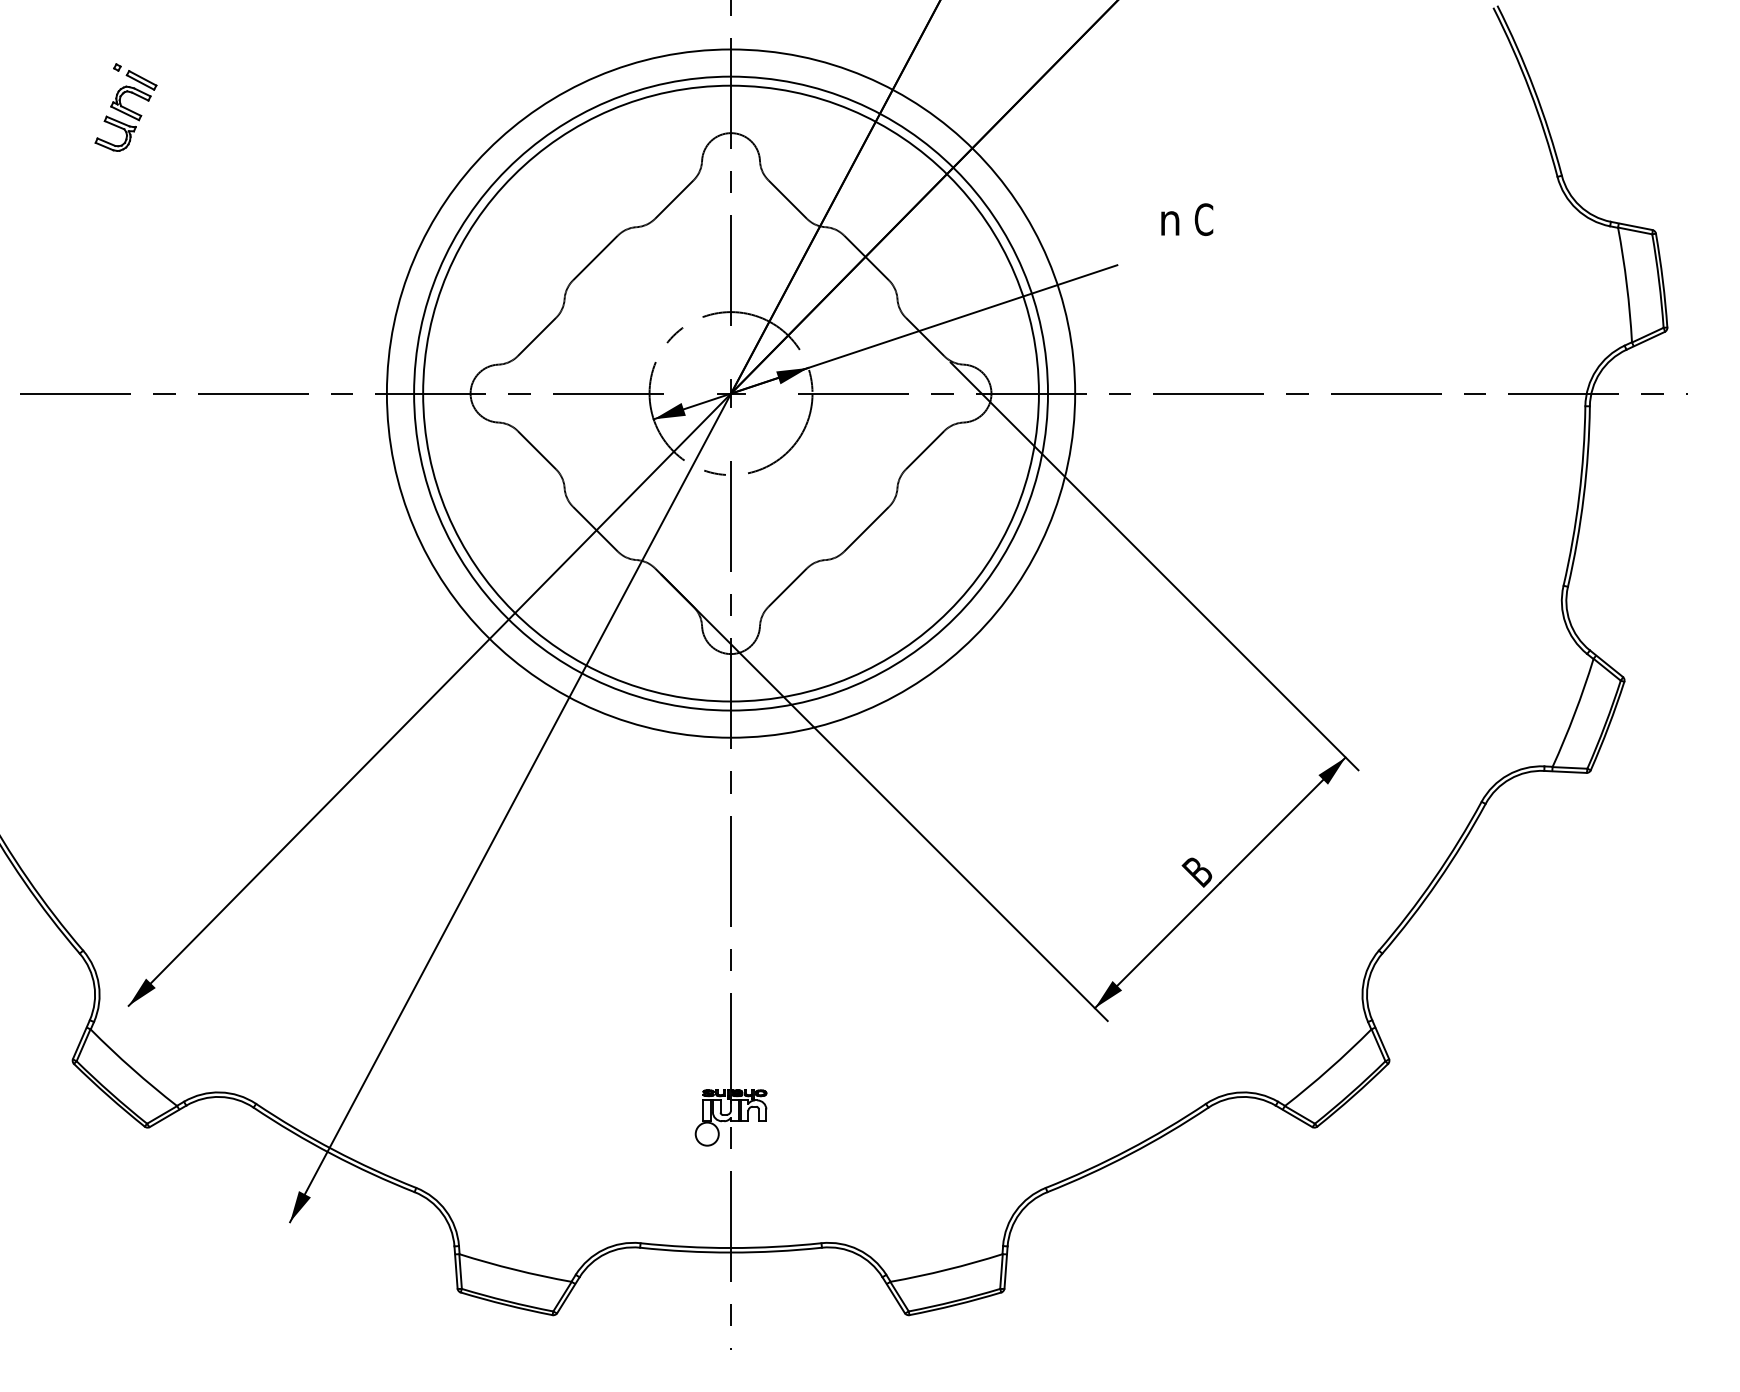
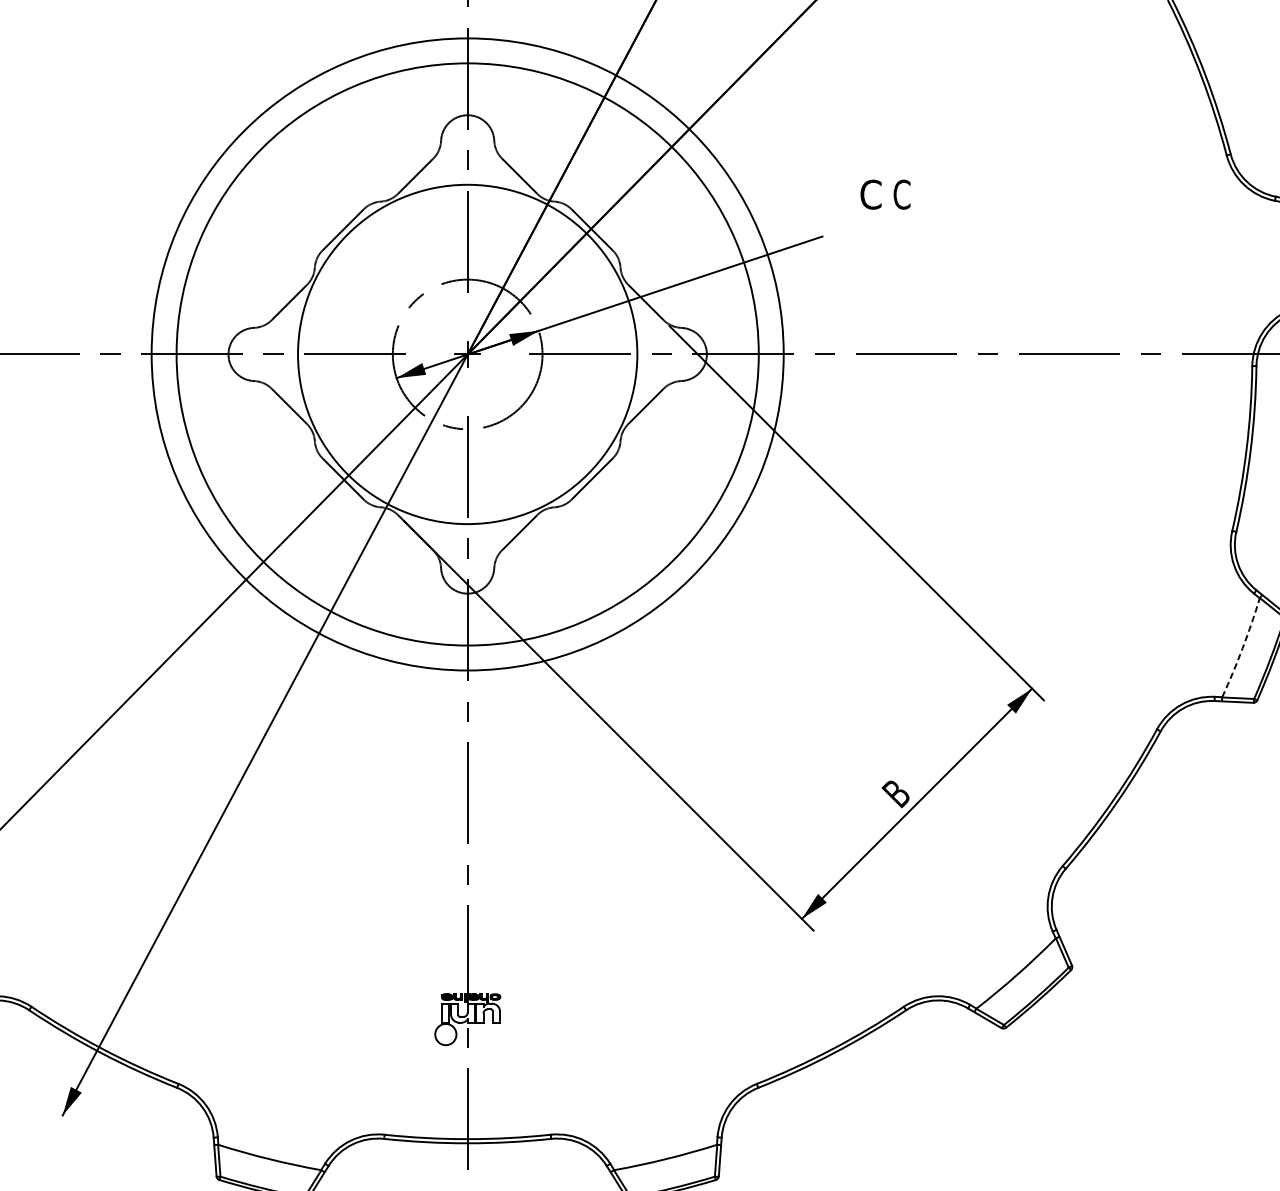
text: (1169, 219) -> (870, 194), n -> C
circle: (730, 393) -> (467, 354), size x0.6
arc: (1574, 713) -> (1242, 648), solid -> dashed

